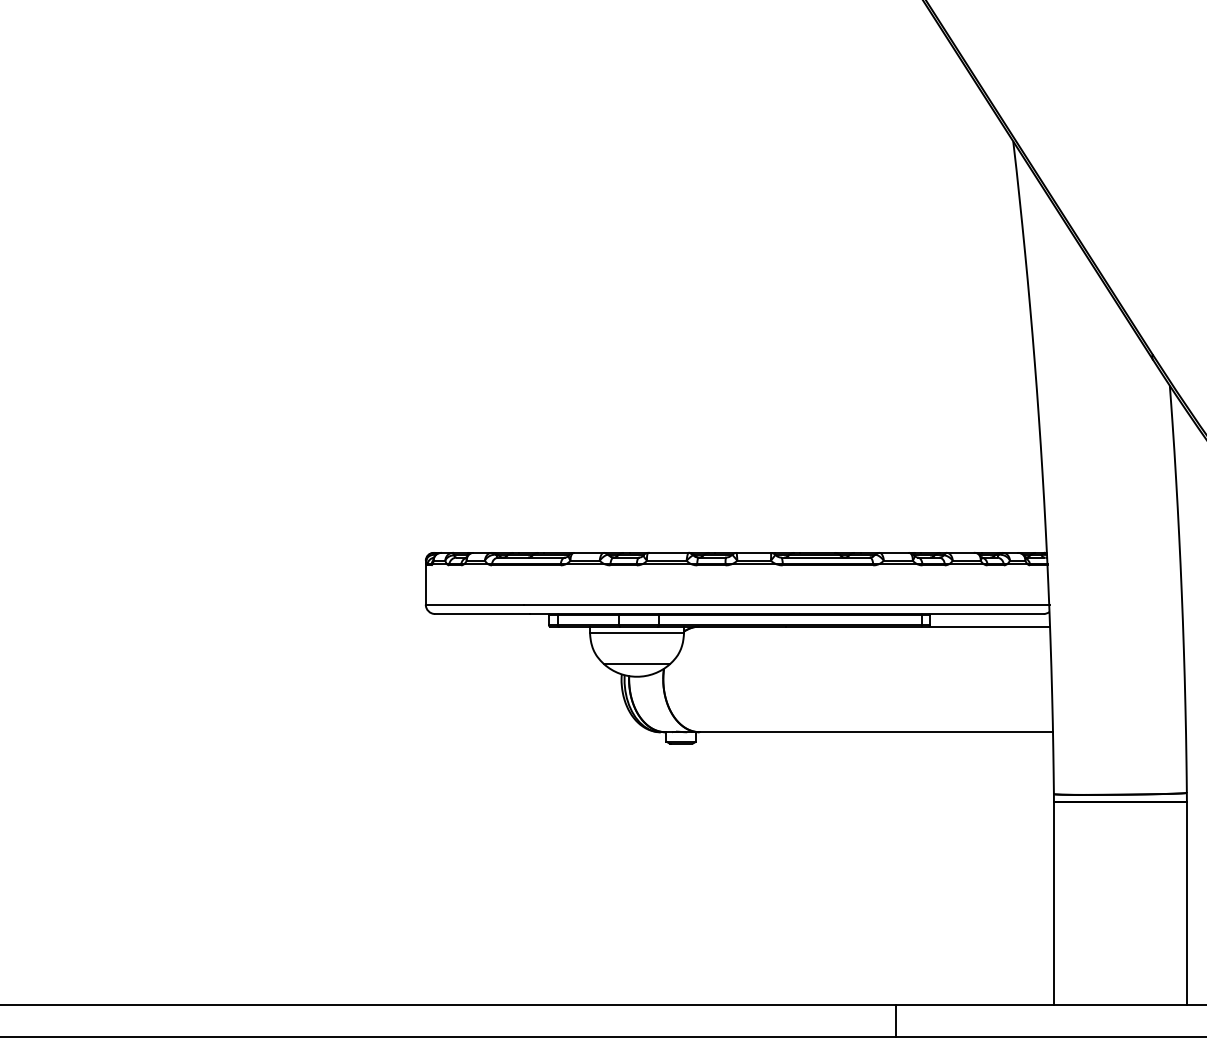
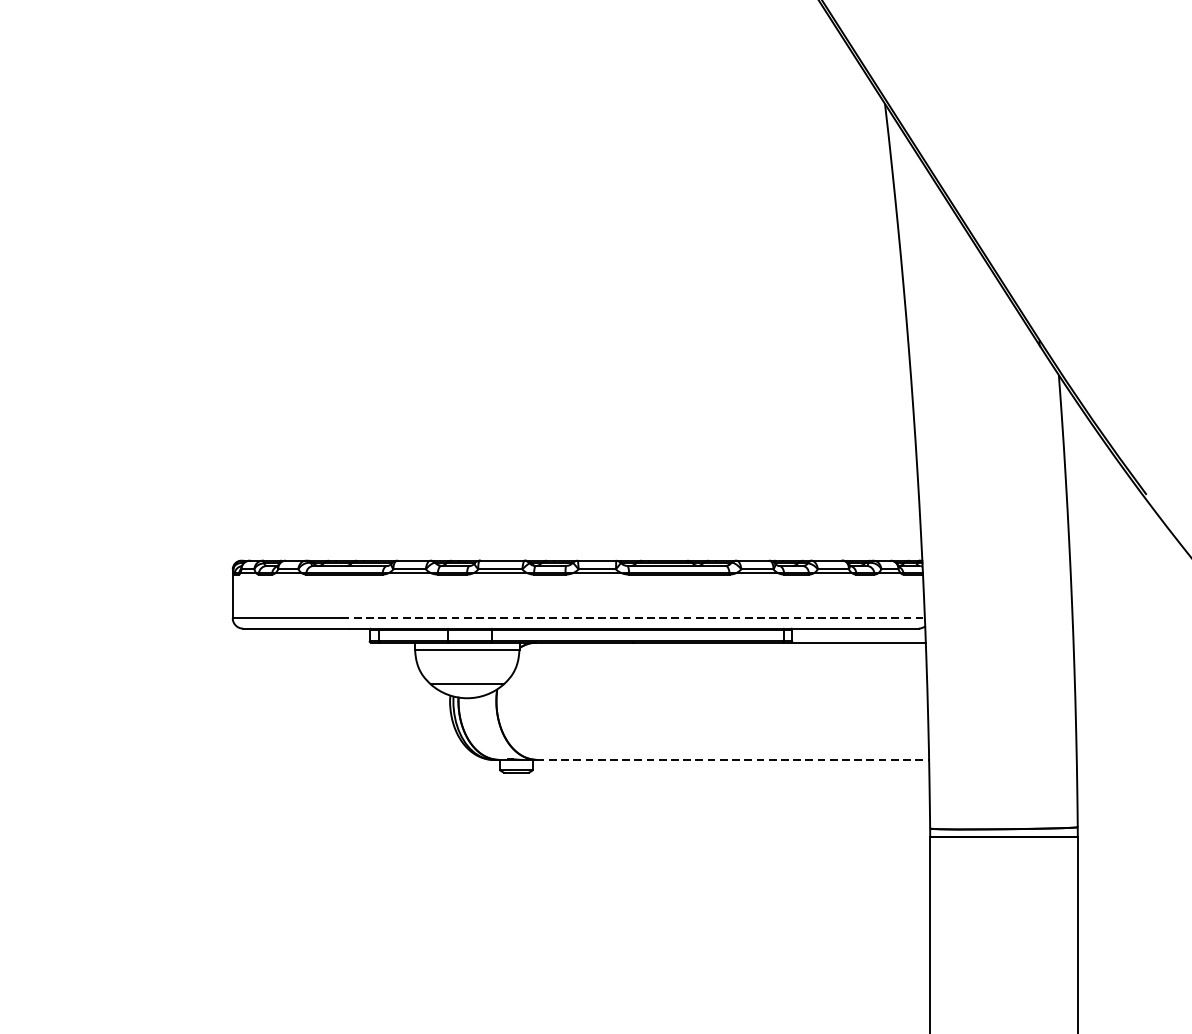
line: (786, 604) -> (633, 618), solid -> dashed
line: (876, 732) -> (733, 760), solid -> dashed

